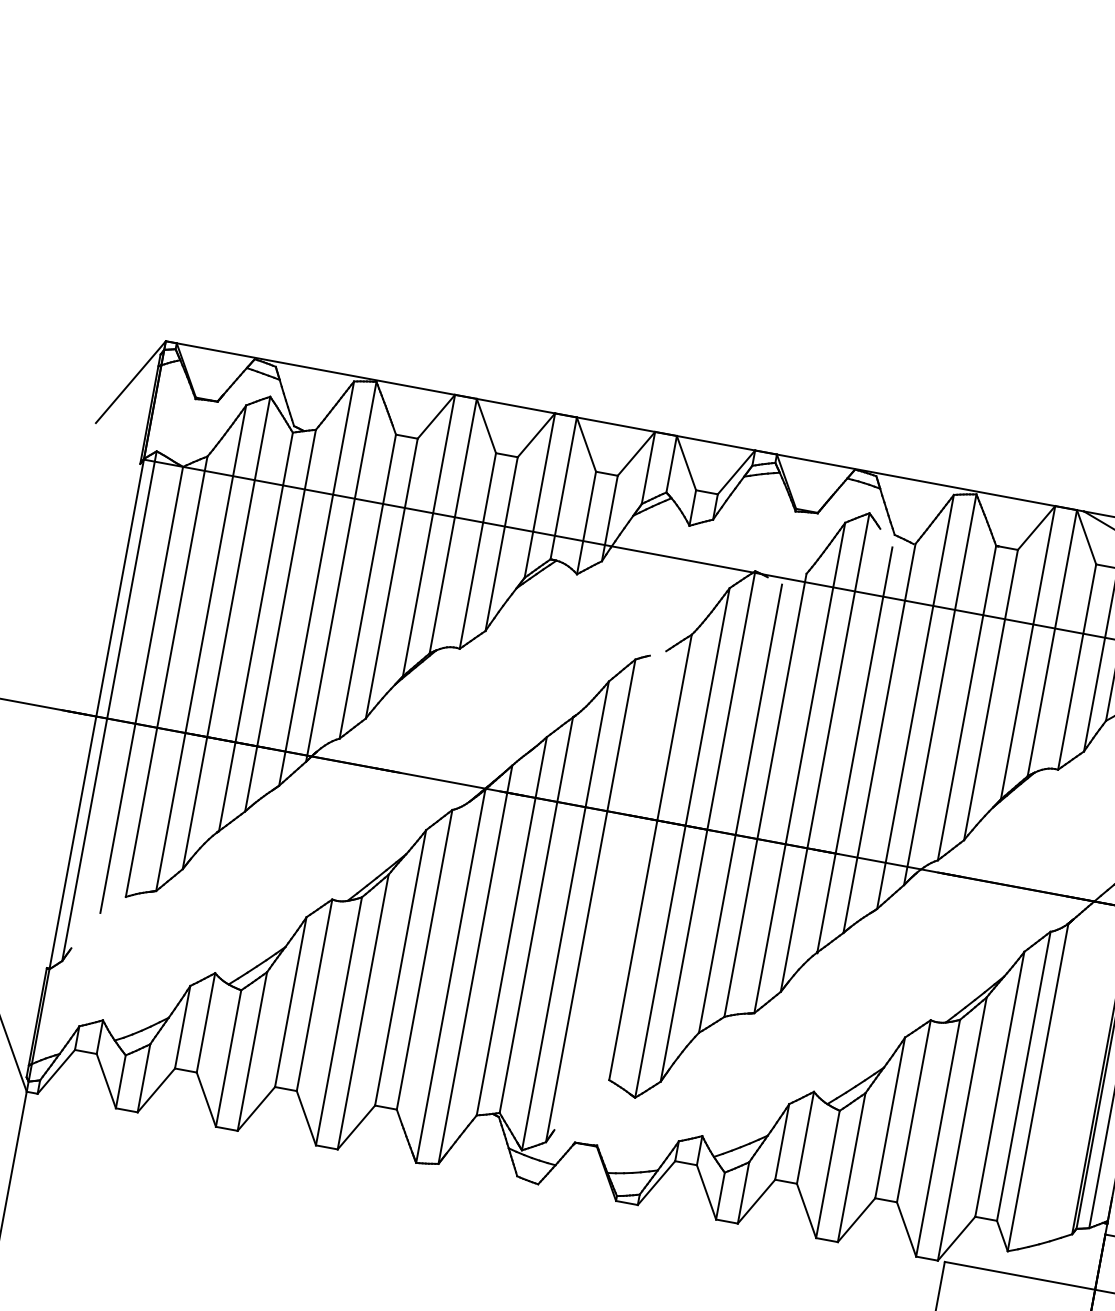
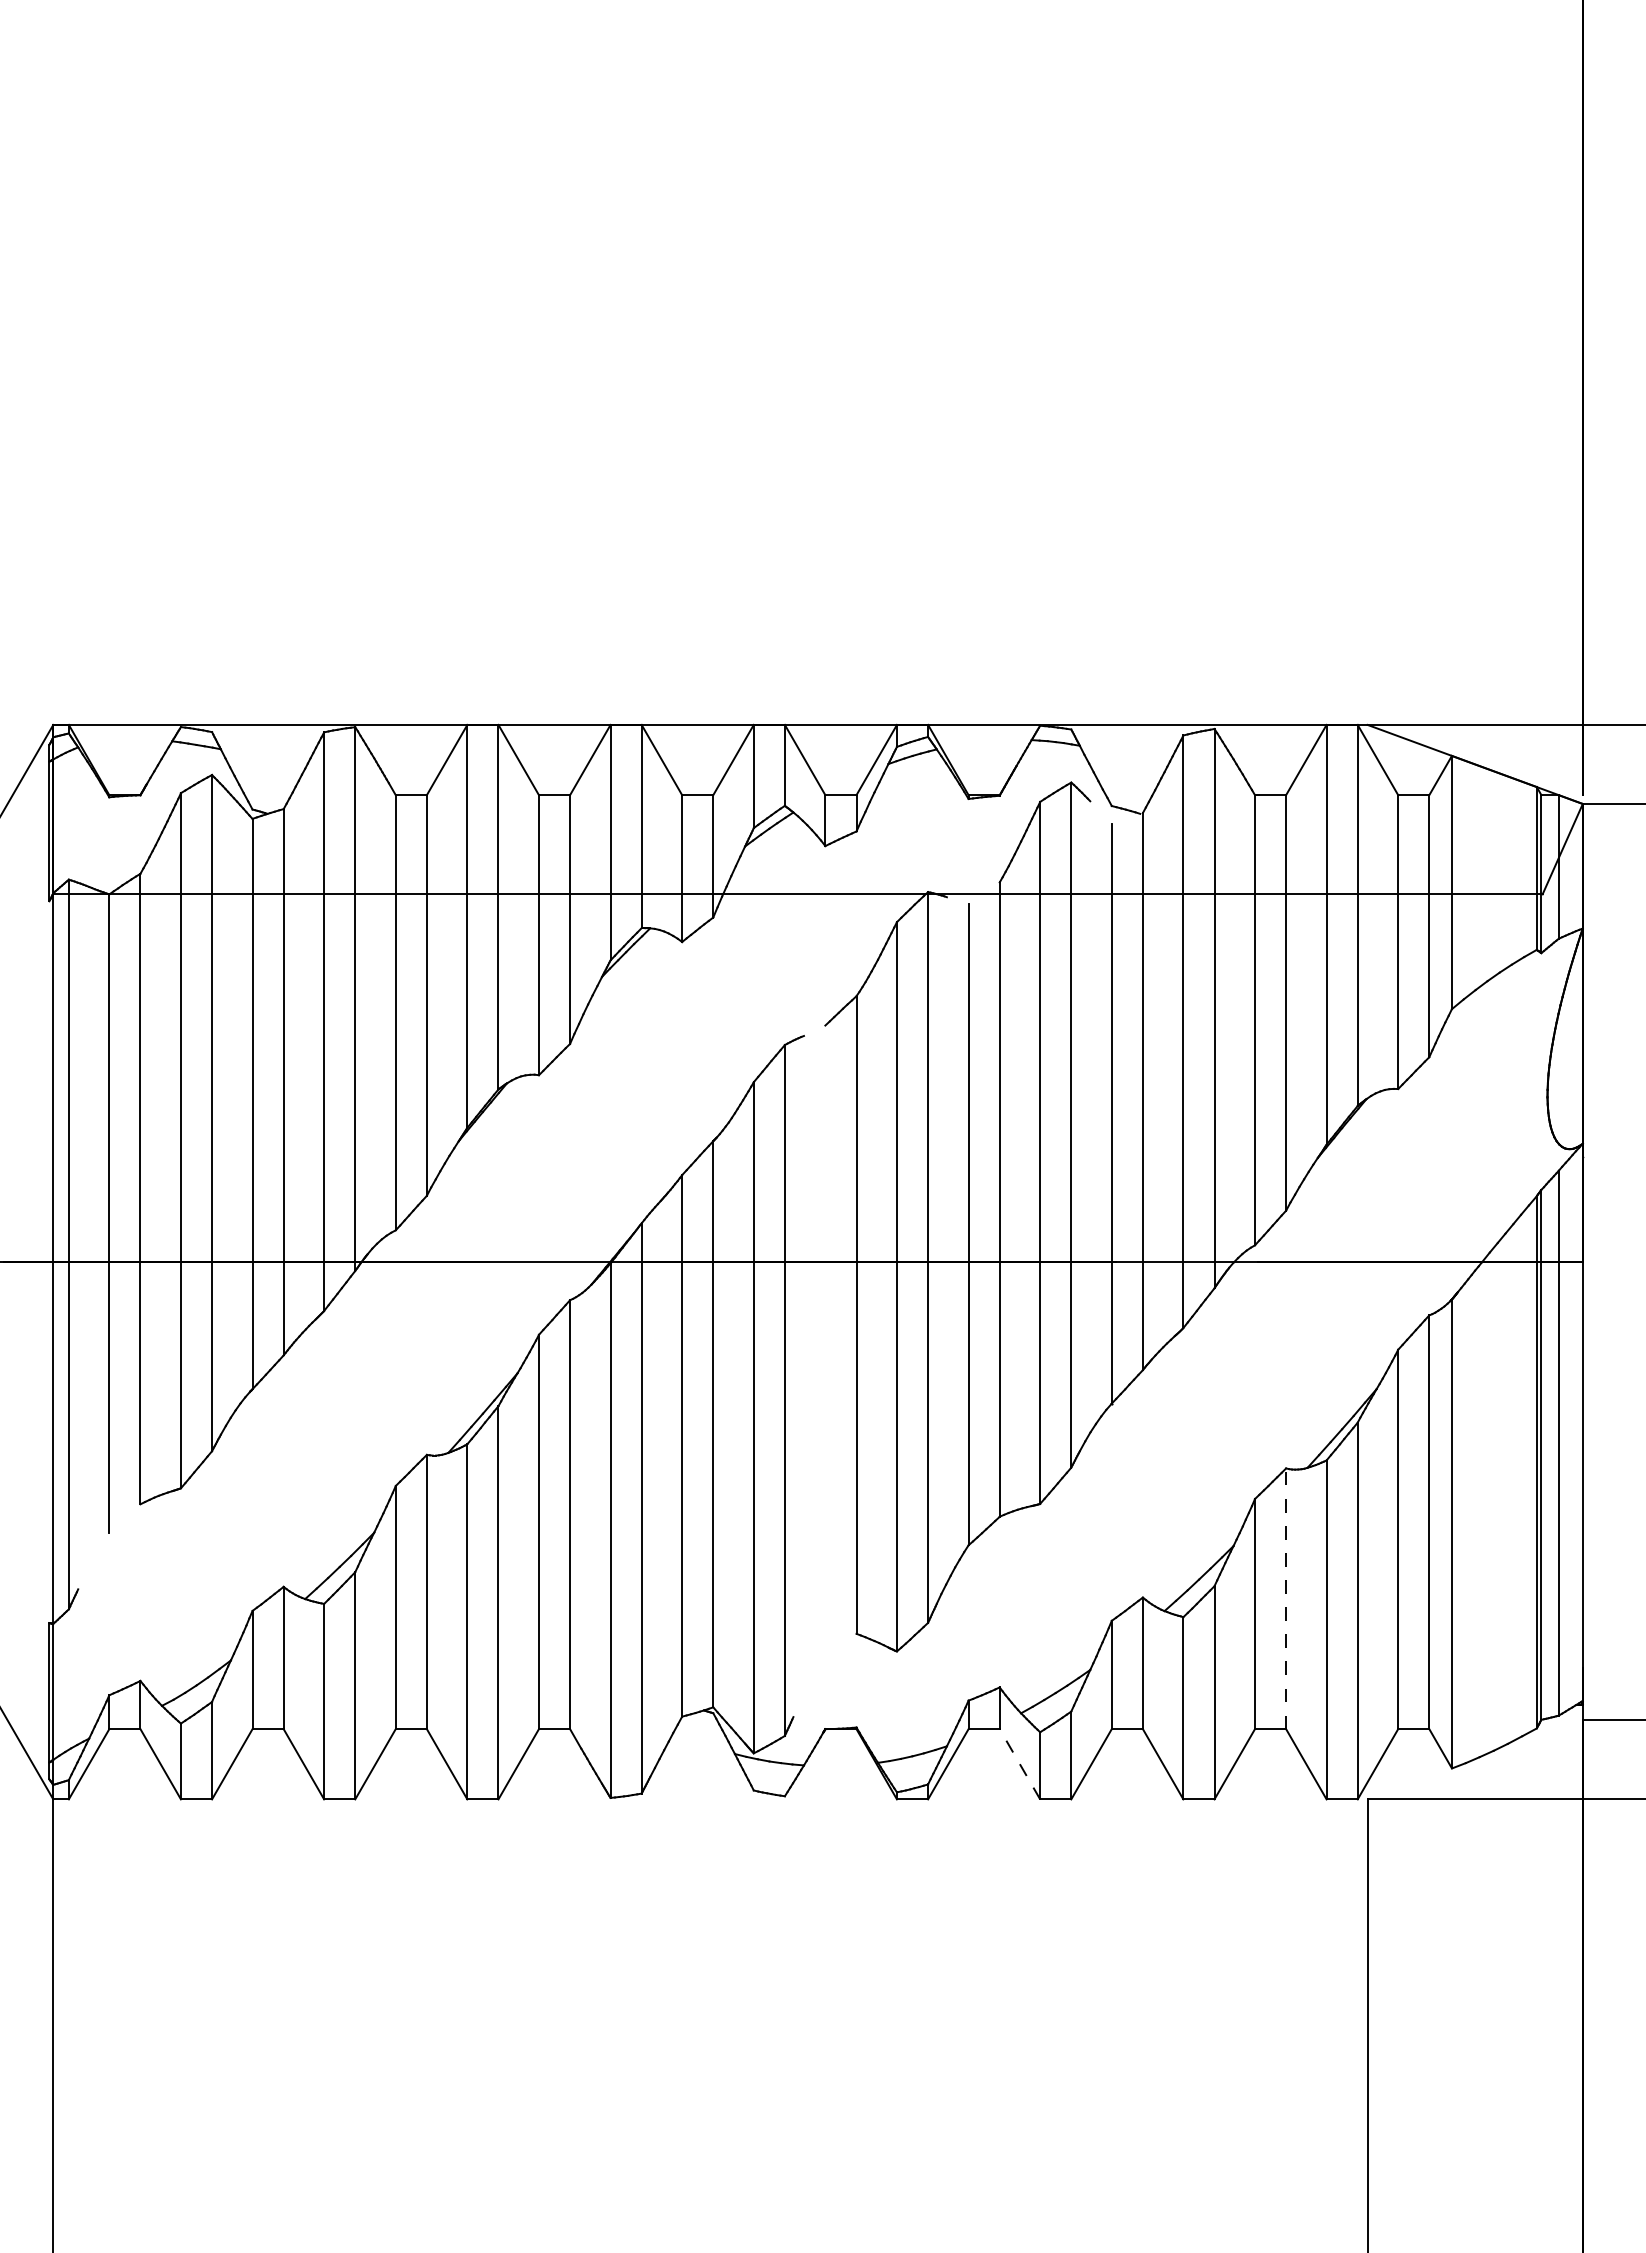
line: (914, 1111) -> (1286, 1598), solid -> dashed
line: (706, 1192) -> (1019, 1764), solid -> dashed

